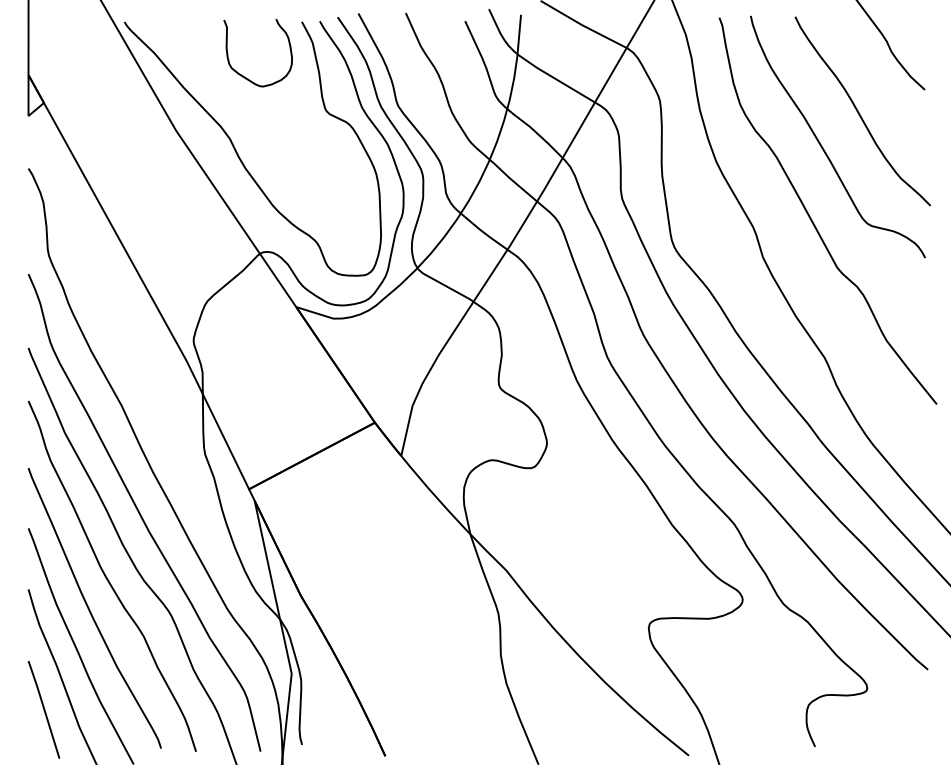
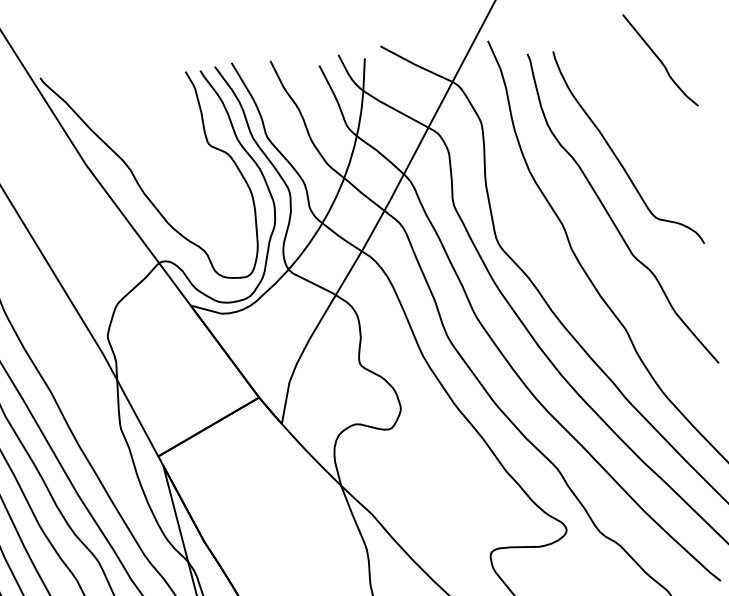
curve: (243, 75) -> (139, 117), removed
curve: (859, 112) -> (645, 126), removed

